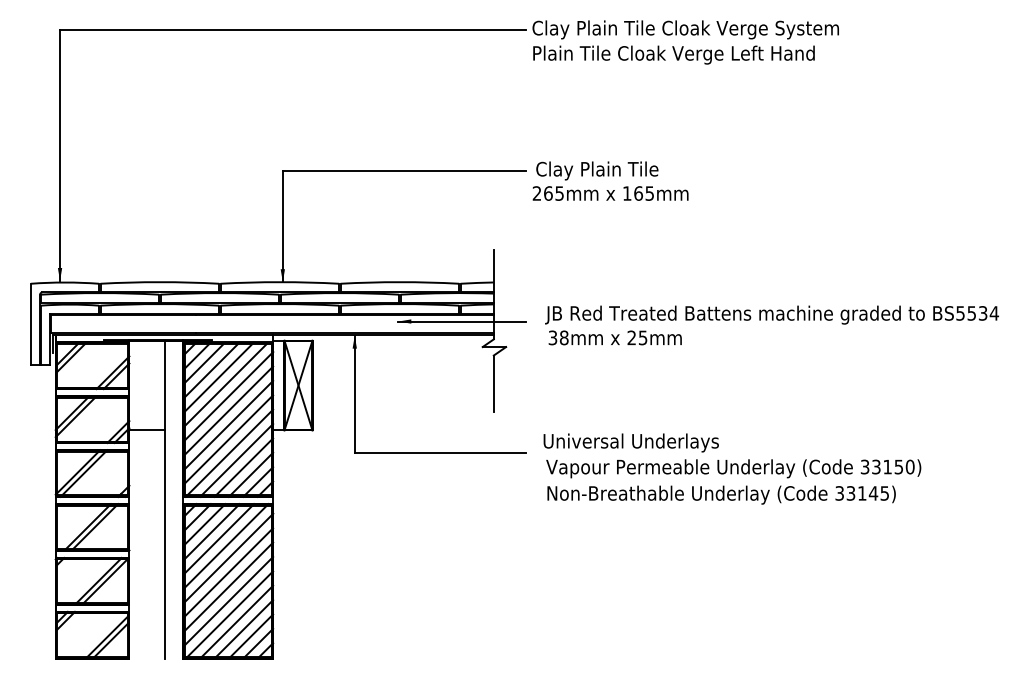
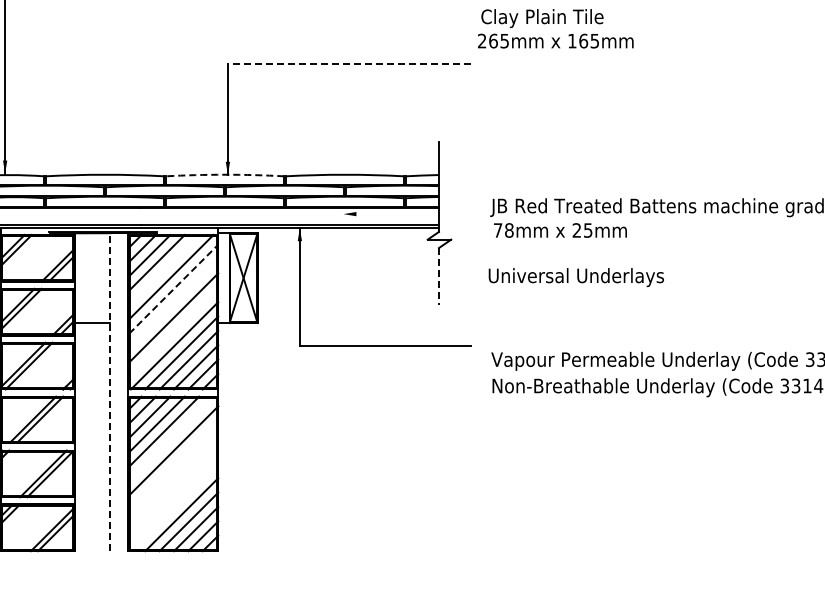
line: (403, 171) -> (348, 64), solid -> dashed
text: (610, 180) -> (555, 28), moved
arc: (279, 282) -> (224, 175), solid -> dashed
line: (461, 321) -> (406, 214), removed
text: (552, 337) -> (497, 230), 38mm -> 78mm
line: (219, 377) -> (164, 270), removed
line: (493, 384) -> (438, 277), solid -> dashed
line: (229, 396) -> (174, 289), solid -> dashed
line: (228, 410) -> (173, 303), removed
line: (228, 439) -> (173, 332), removed
text: (630, 442) -> (575, 277), moved
line: (165, 499) -> (110, 392), solid -> dashed
line: (226, 546) -> (171, 439), removed
line: (228, 572) -> (173, 465), removed
line: (228, 586) -> (173, 479), removed
line: (228, 600) -> (173, 493), removed
line: (229, 614) -> (174, 507), removed

